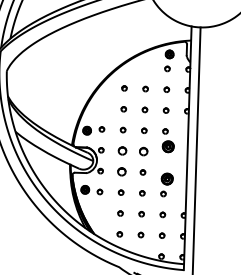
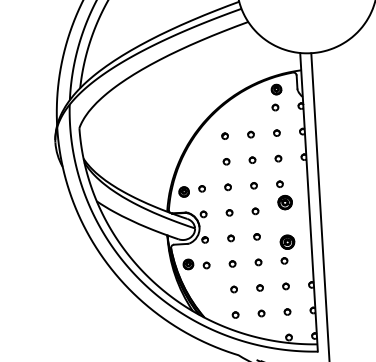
part: (122, 150) -> (229, 212), size x0.62
part: (143, 151) -> (255, 211), size x0.62
part: (121, 171) -> (230, 238), size x0.62

